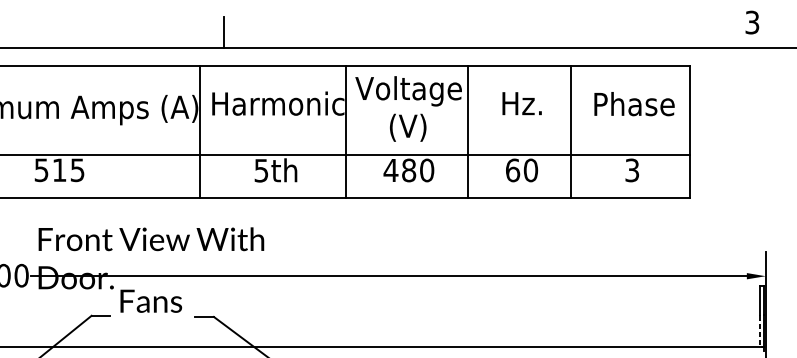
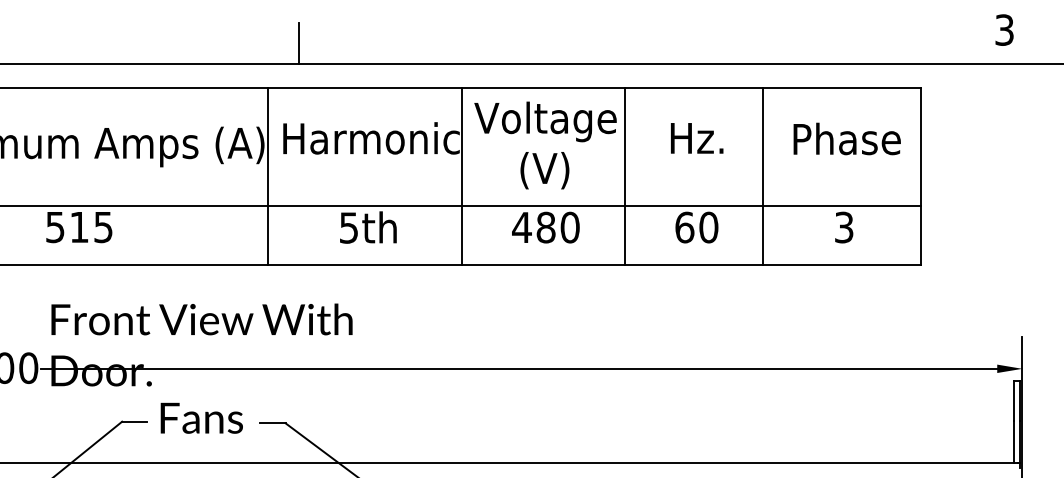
text: (151, 300) -> (201, 417), moved
line: (759, 331) -> (1014, 442), dashed -> solid

